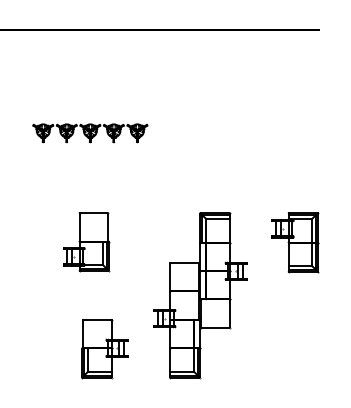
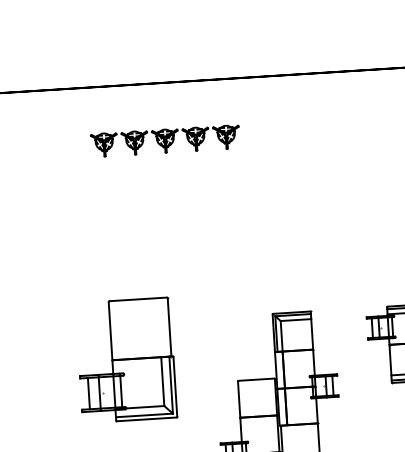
part: (90, 133) -> (165, 141), moved
part: (86, 242) -> (127, 361), size x1.6

